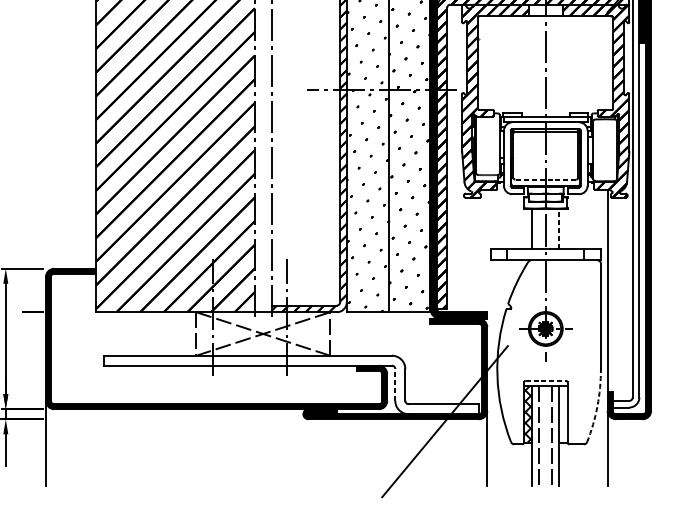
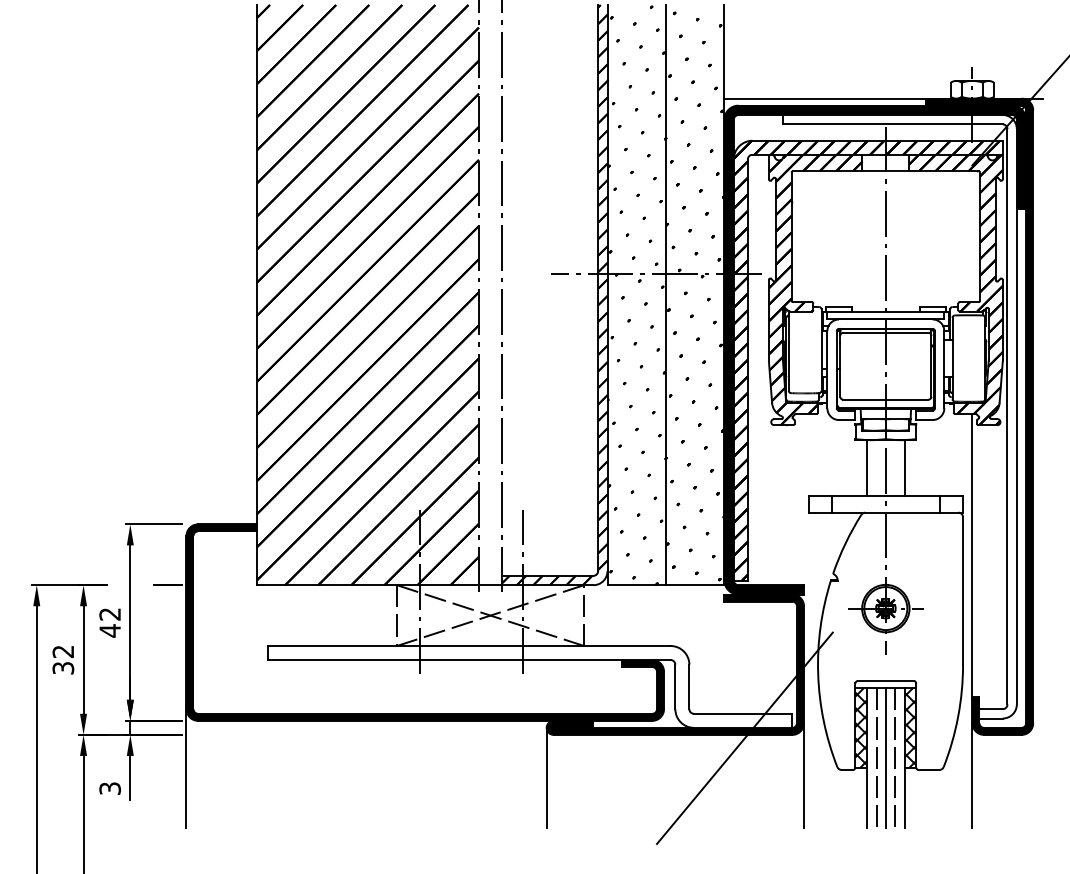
line: (545, 179) -> (885, 399), dashed -> solid
line: (559, 228) -> (904, 467), dashed -> solid
line: (546, 381) -> (886, 681), dashed -> solid
line: (395, 384) -> (675, 686), dashed -> solid
arc: (597, 406) -> (958, 716), dashed -> solid
hatch: (563, 413) -> (910, 727), added
line: (545, 436) -> (885, 758), added
line: (303, 449) -> (546, 777), added

